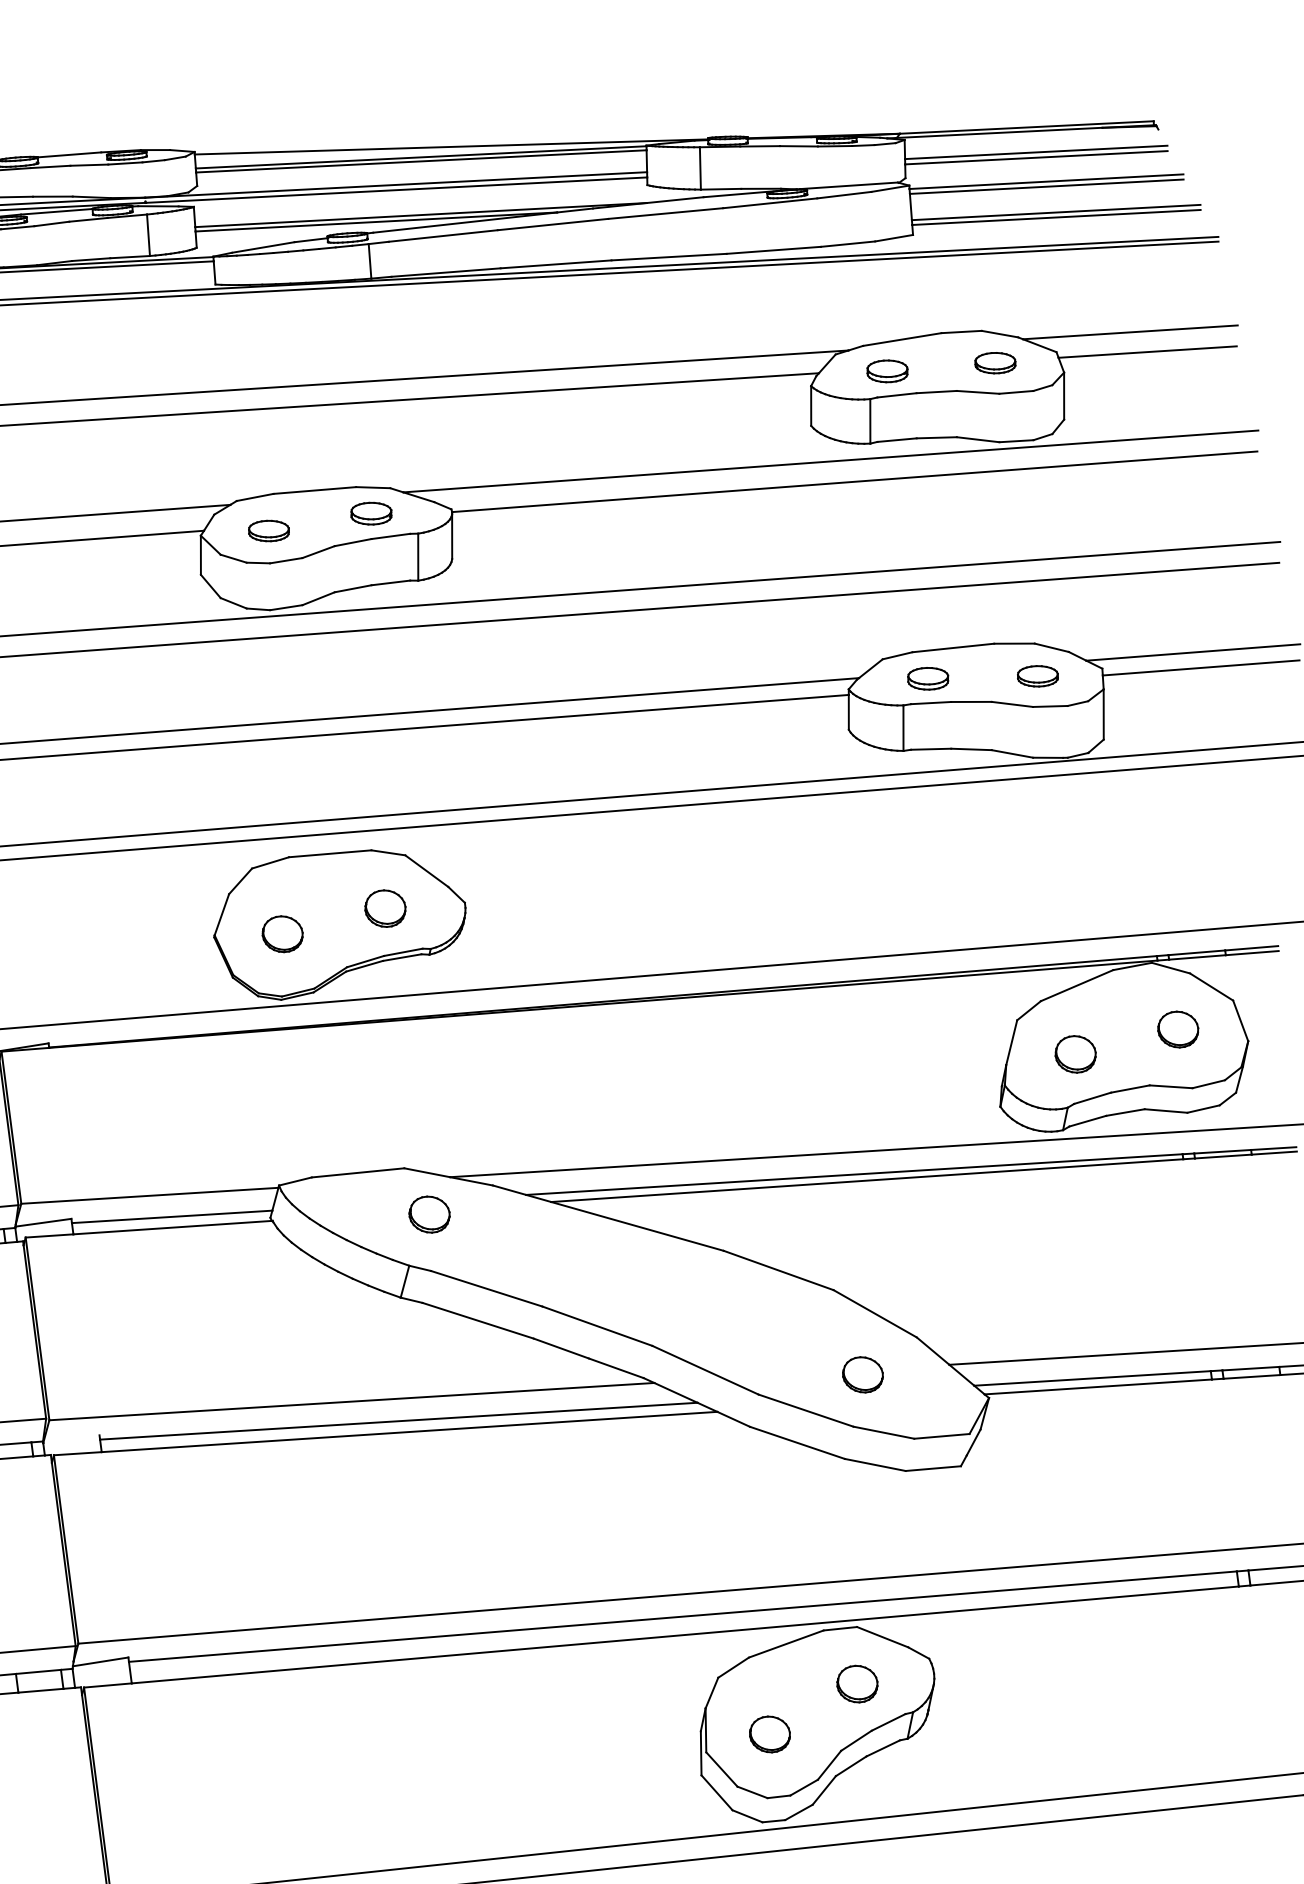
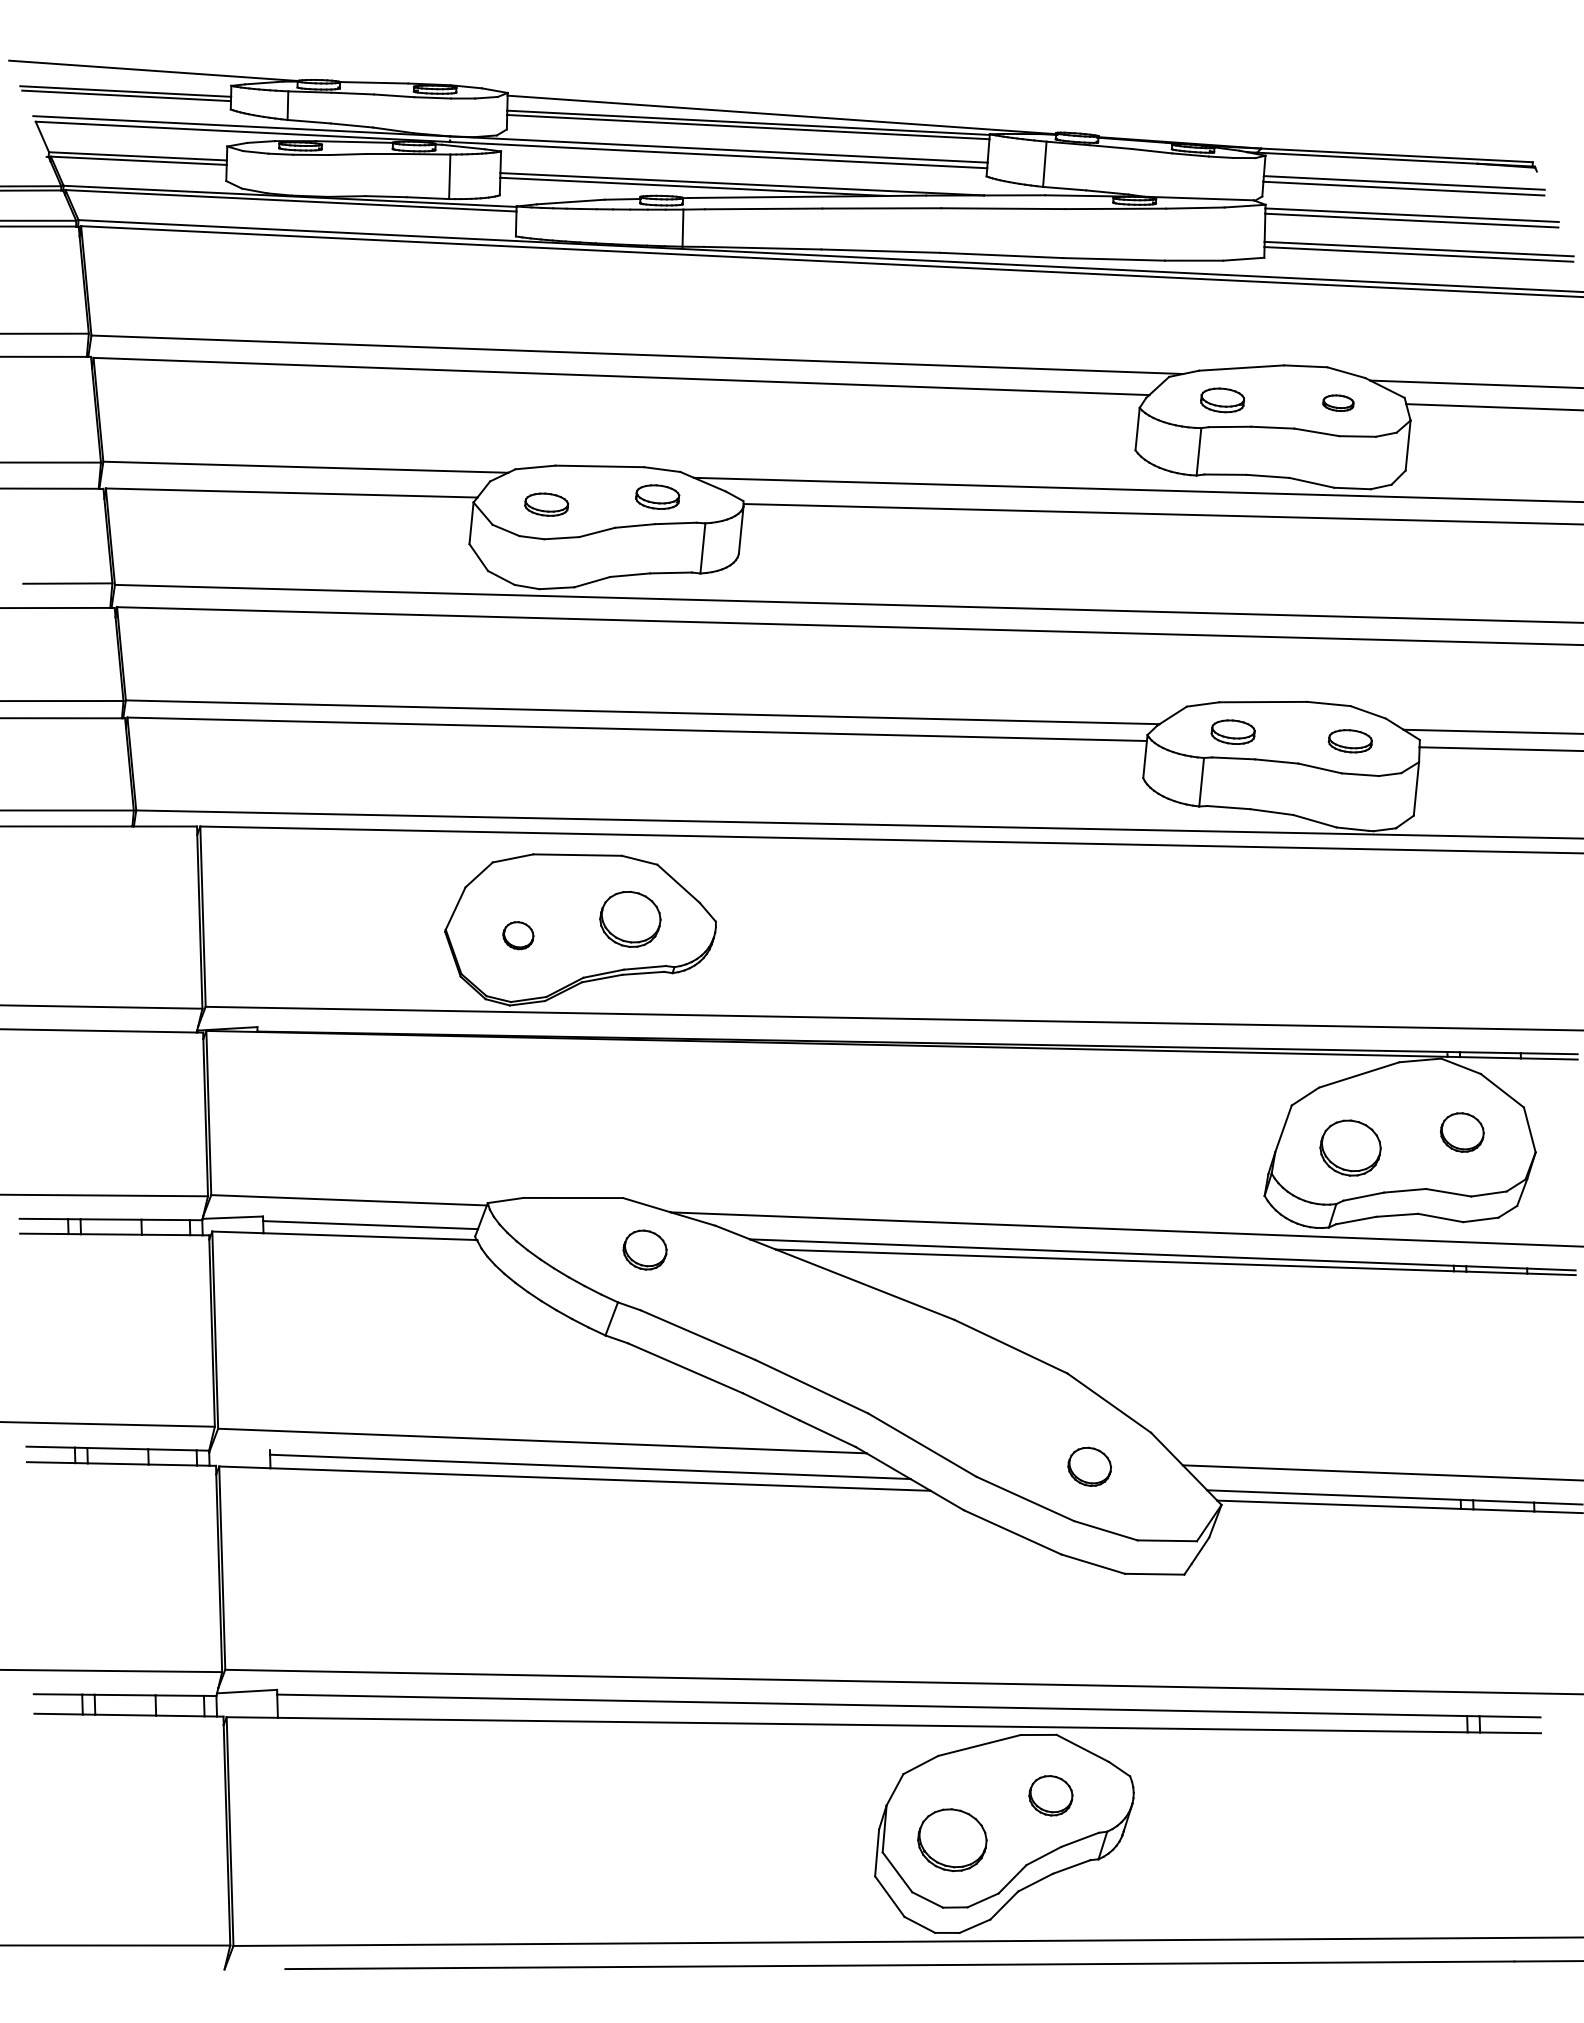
part: (995, 363) -> (1338, 403), size x0.7
part: (385, 908) -> (630, 919), size x1.4
part: (282, 934) -> (518, 935), size x0.7
part: (1074, 1053) -> (1349, 1147), size x1.4
part: (769, 1733) -> (952, 1839), size x1.6

